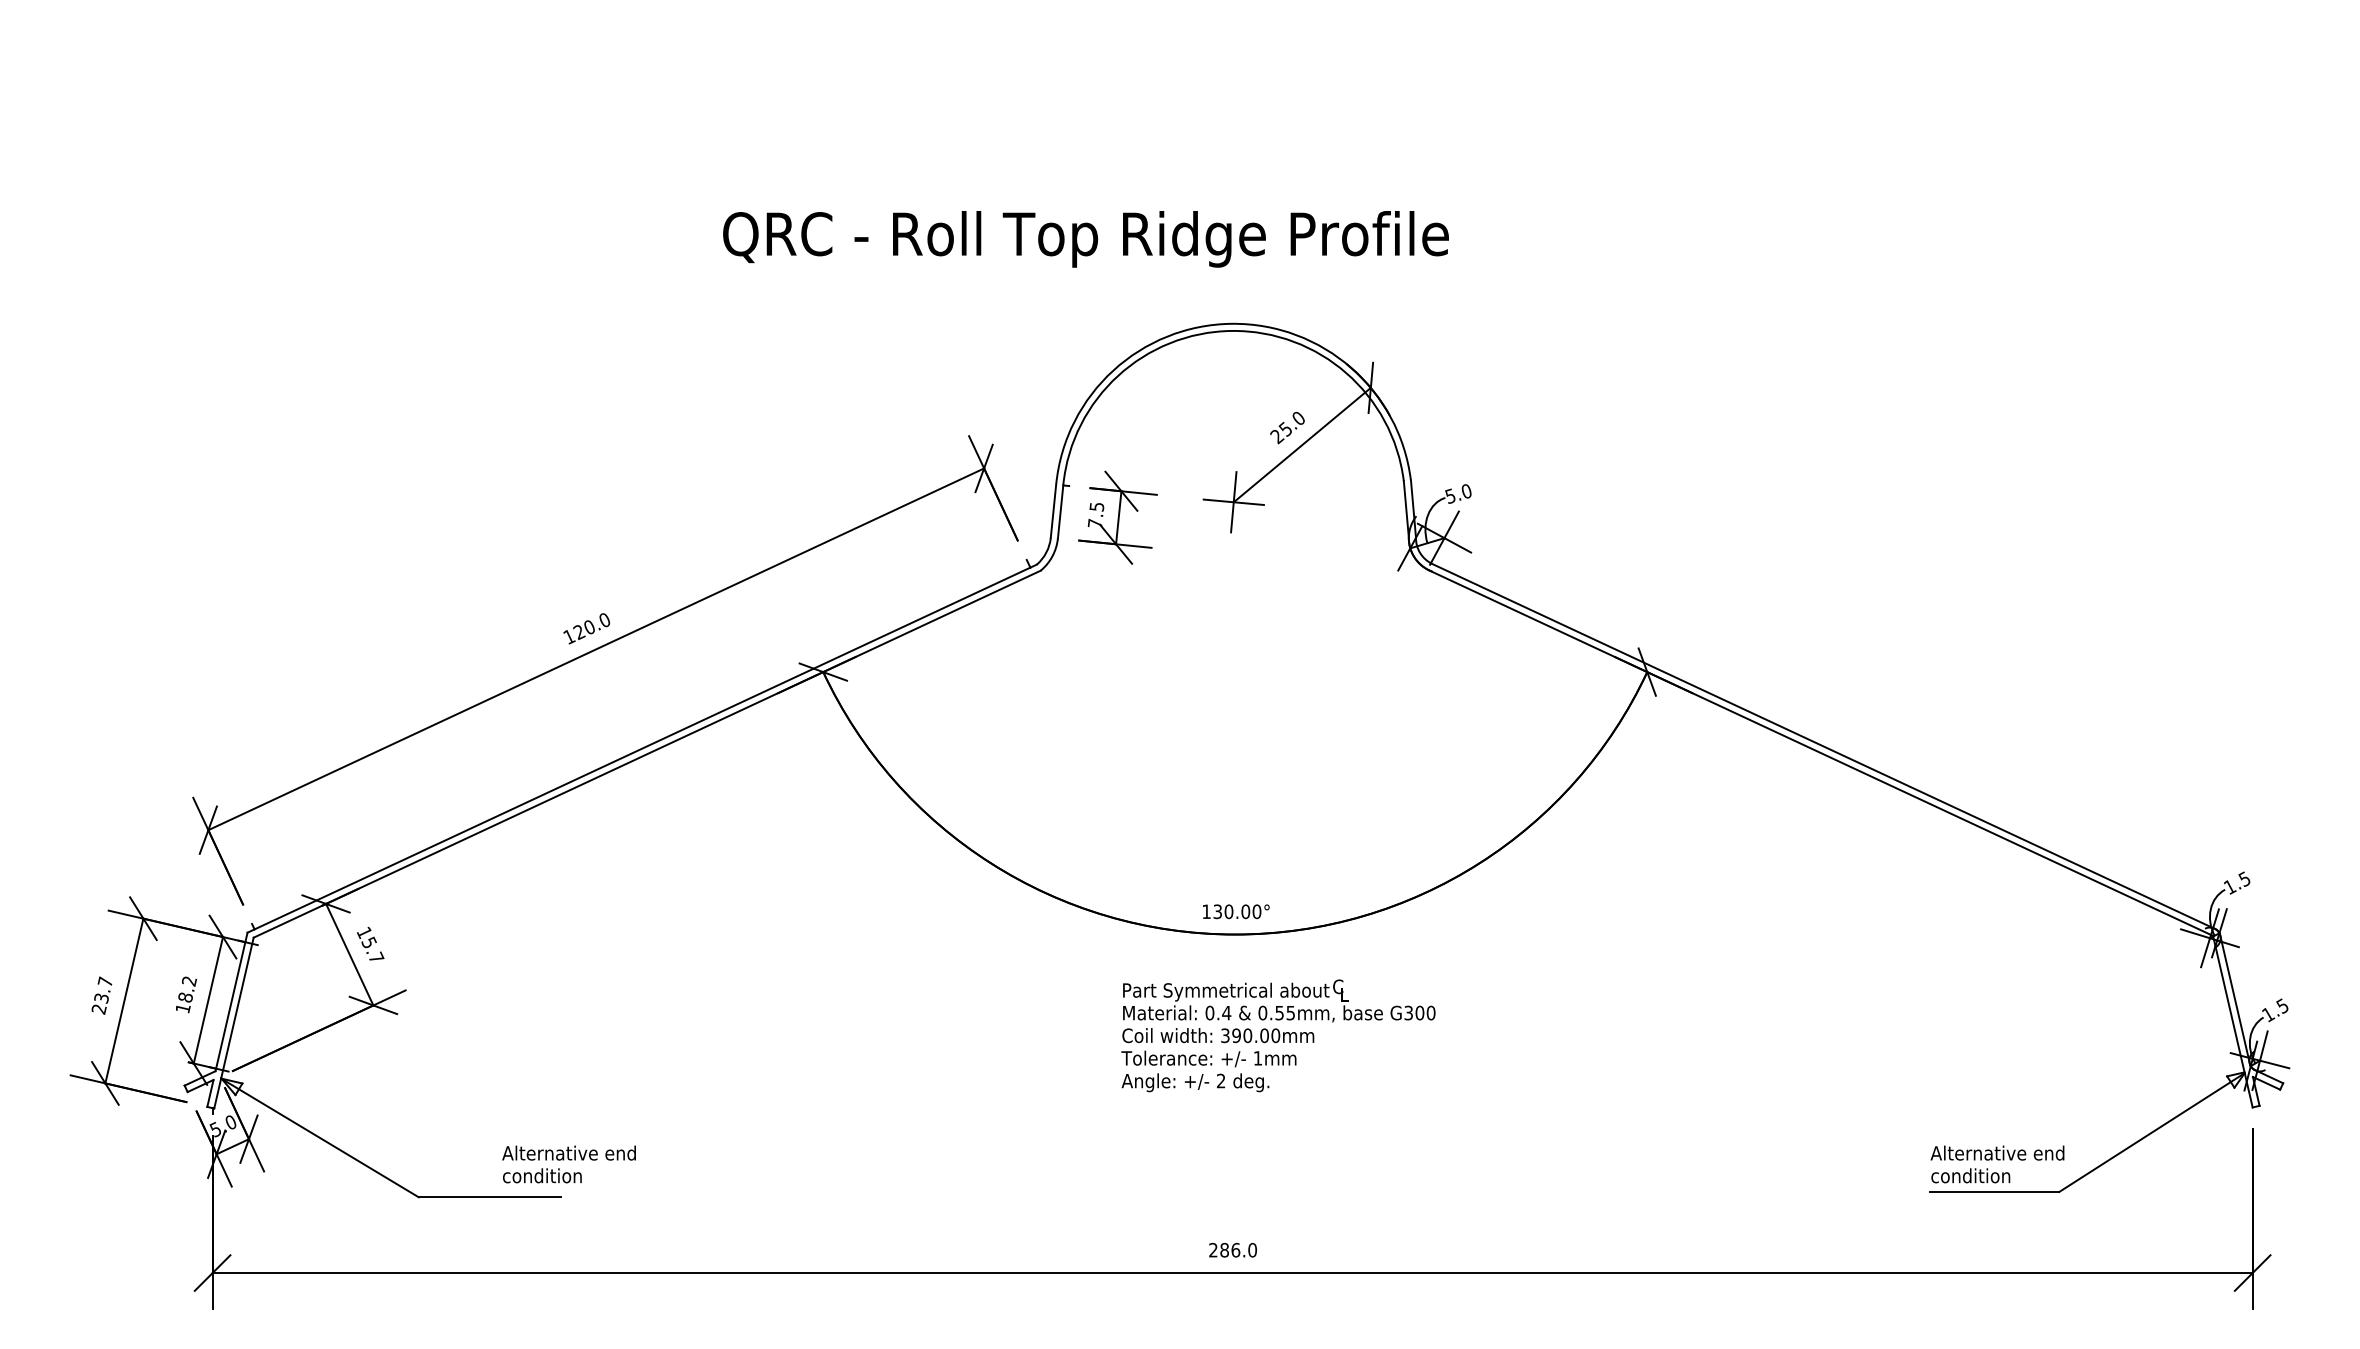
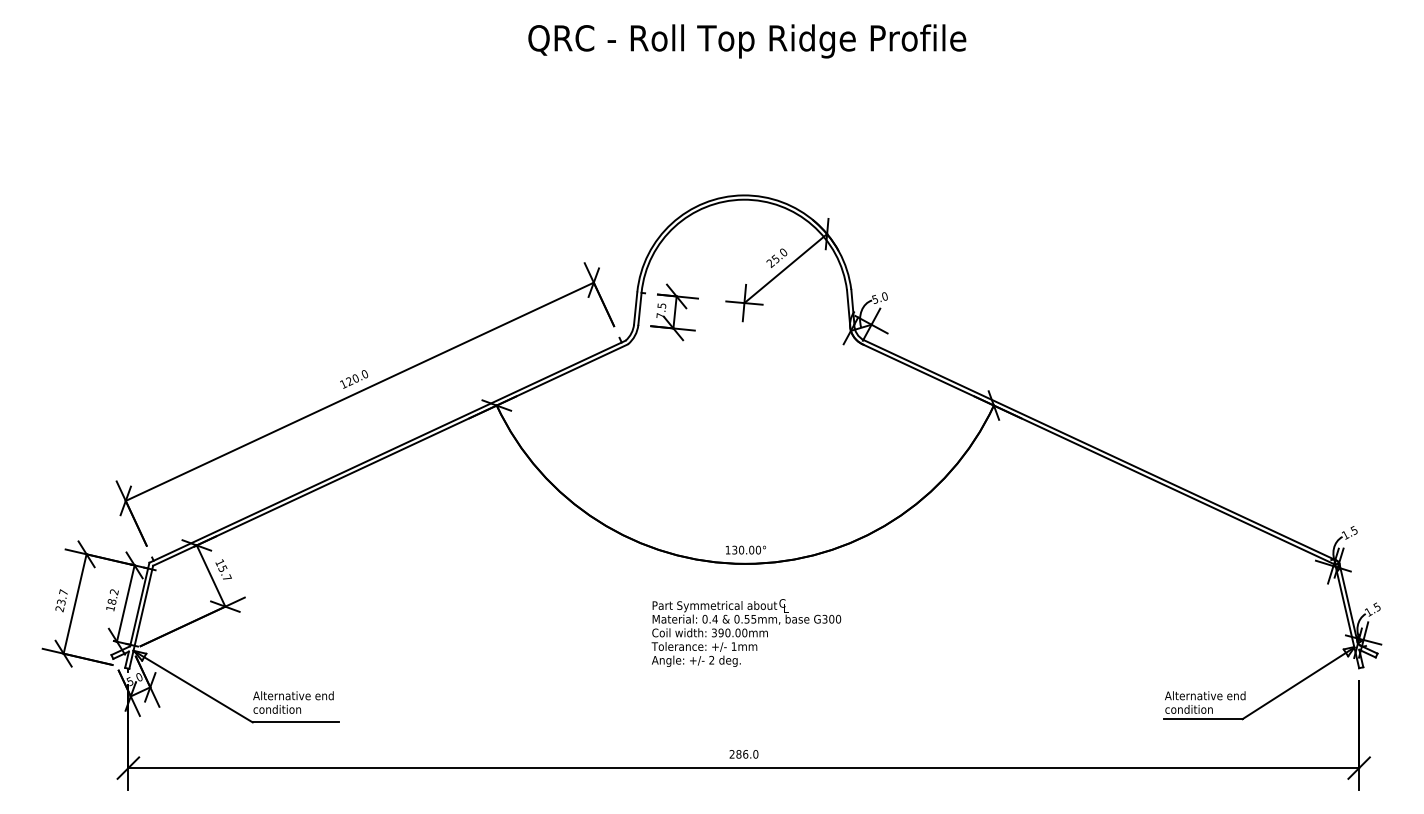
text: (1086, 239) -> (747, 41), moved
text: (1278, 1035) -> (746, 632), moved
text: (569, 1164) -> (293, 702), moved

